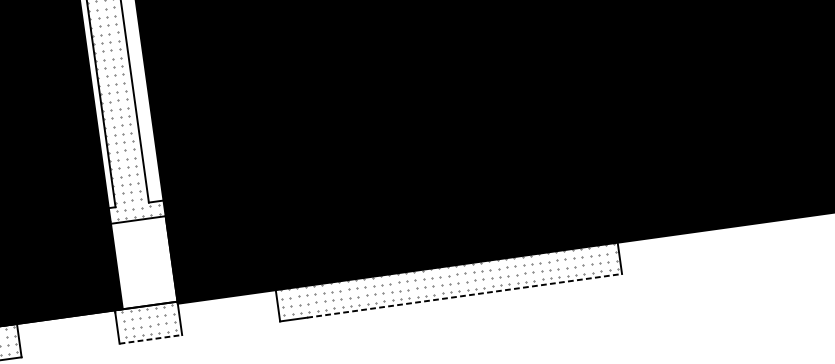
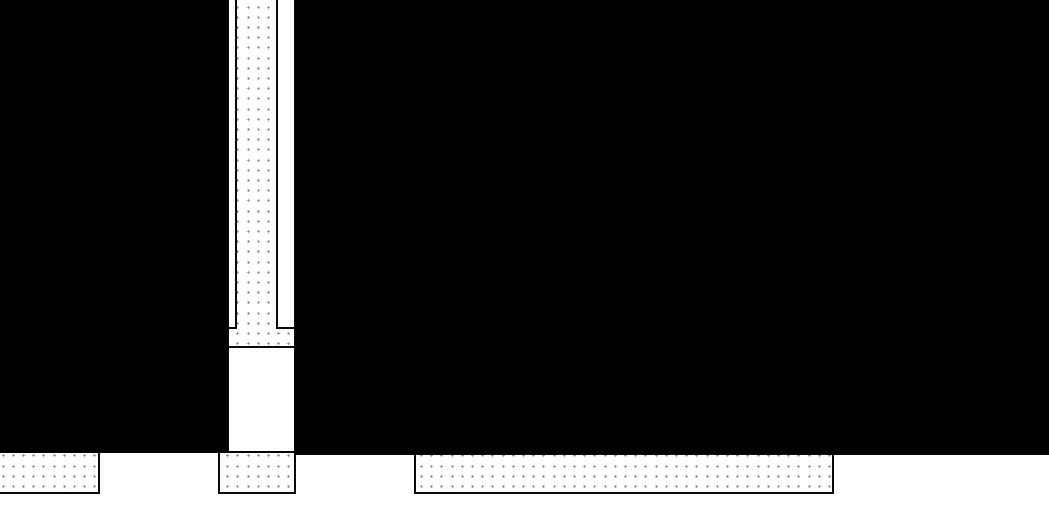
line: (464, 295) -> (640, 492), dashed -> solid
line: (151, 339) -> (257, 492), dashed -> solid

